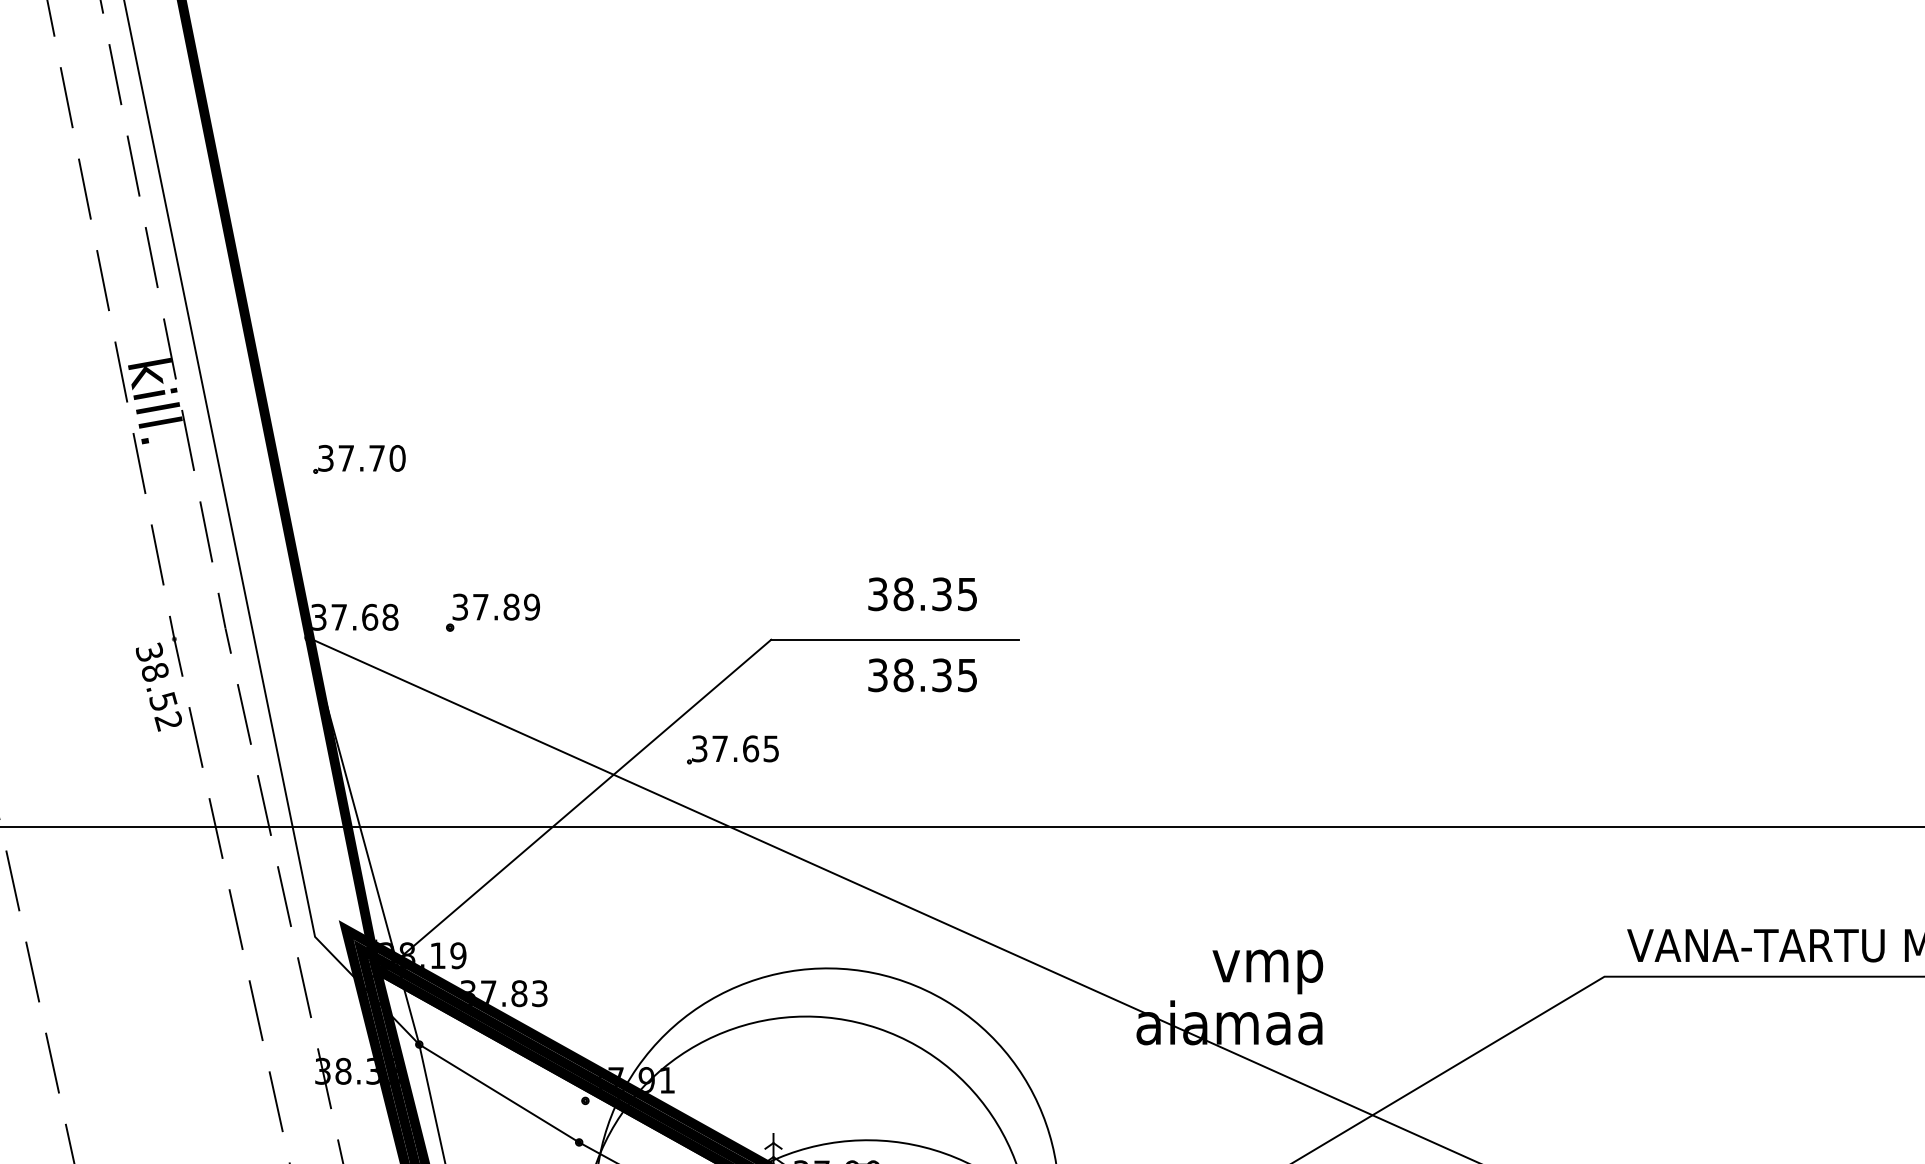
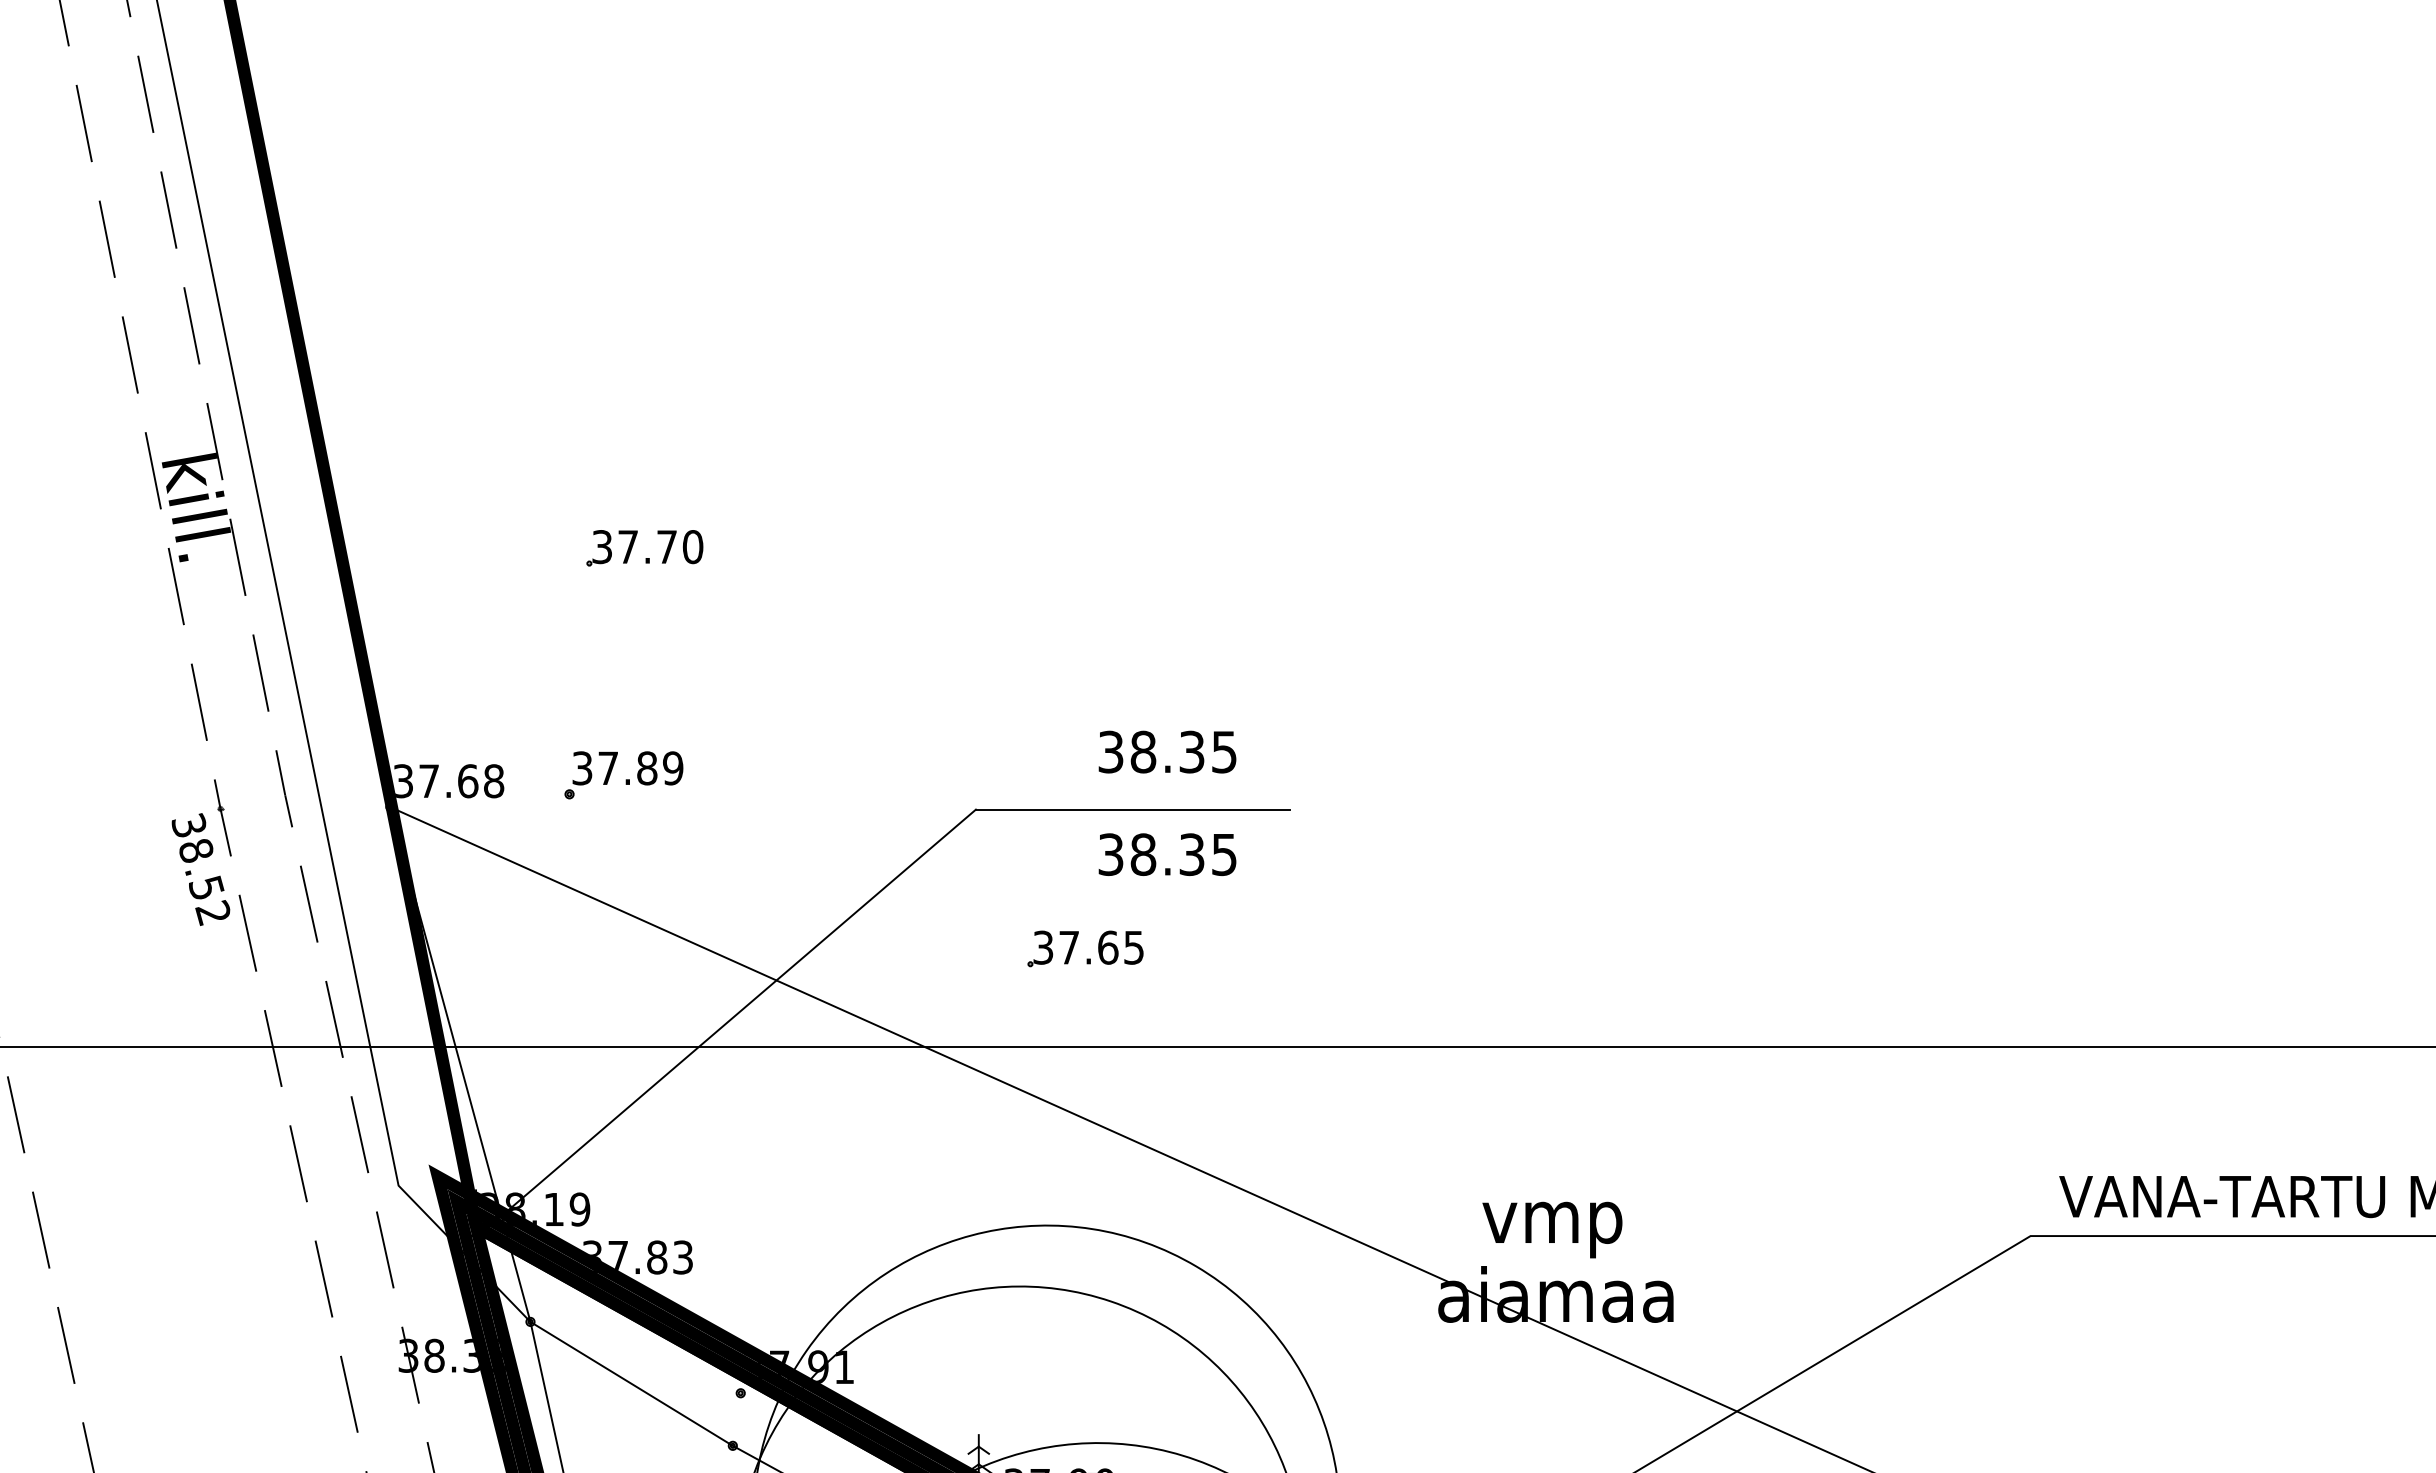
part: (360, 467) -> (645, 558), moved
part: (734, 757) -> (1087, 958), moved
text: (1267, 971) -> (1552, 1229), moved

